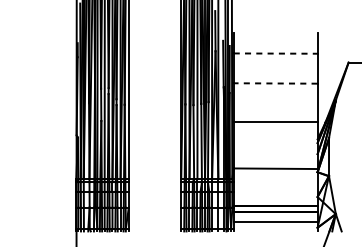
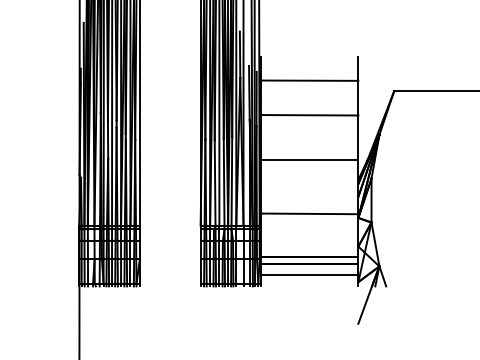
line: (275, 53) -> (309, 80), dashed -> solid
line: (275, 83) -> (309, 115), dashed -> solid

